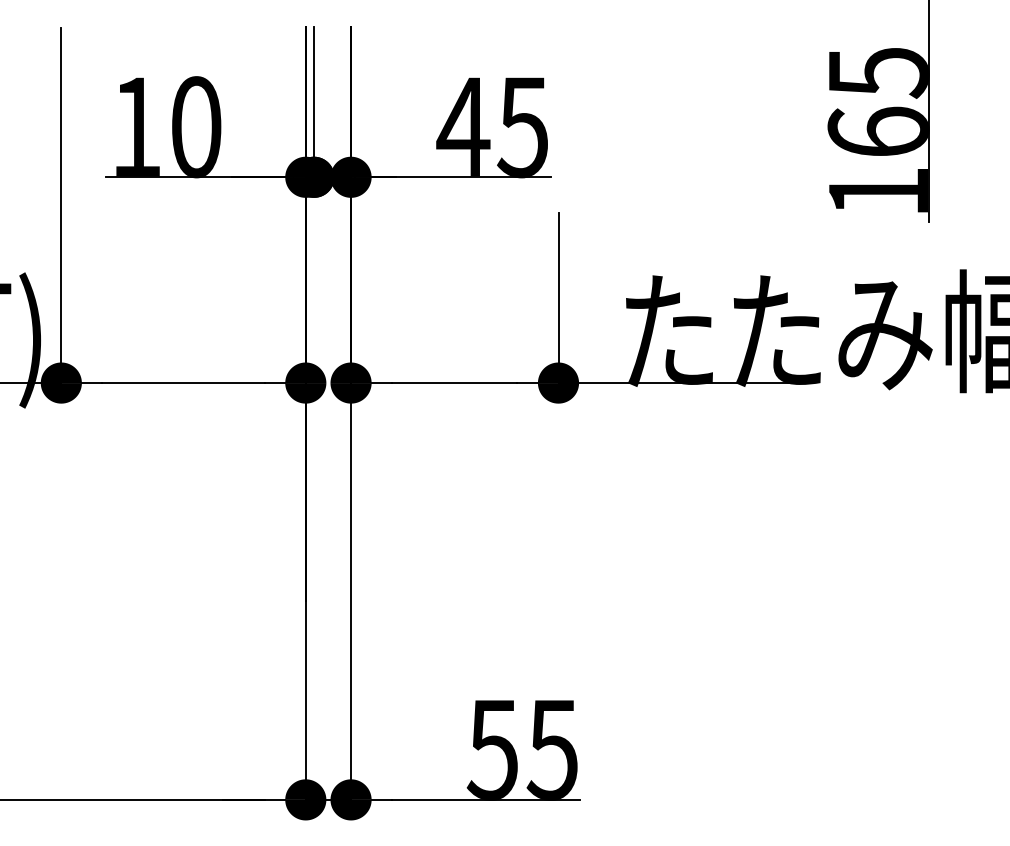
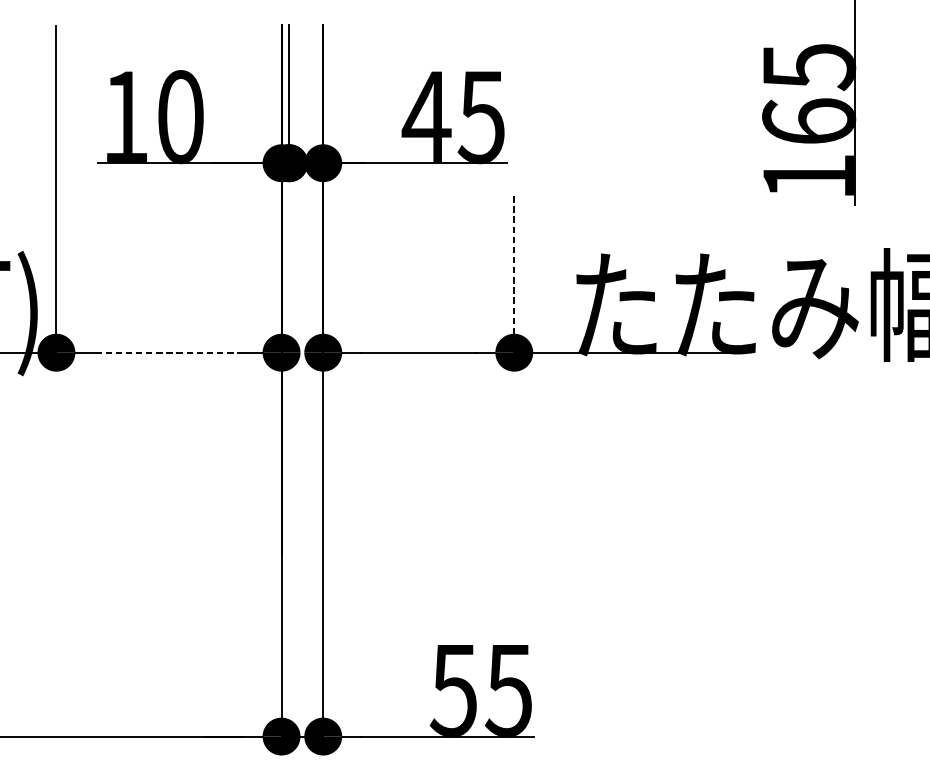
line: (558, 298) -> (514, 274), solid -> dashed
line: (183, 383) -> (168, 353), solid -> dashed

